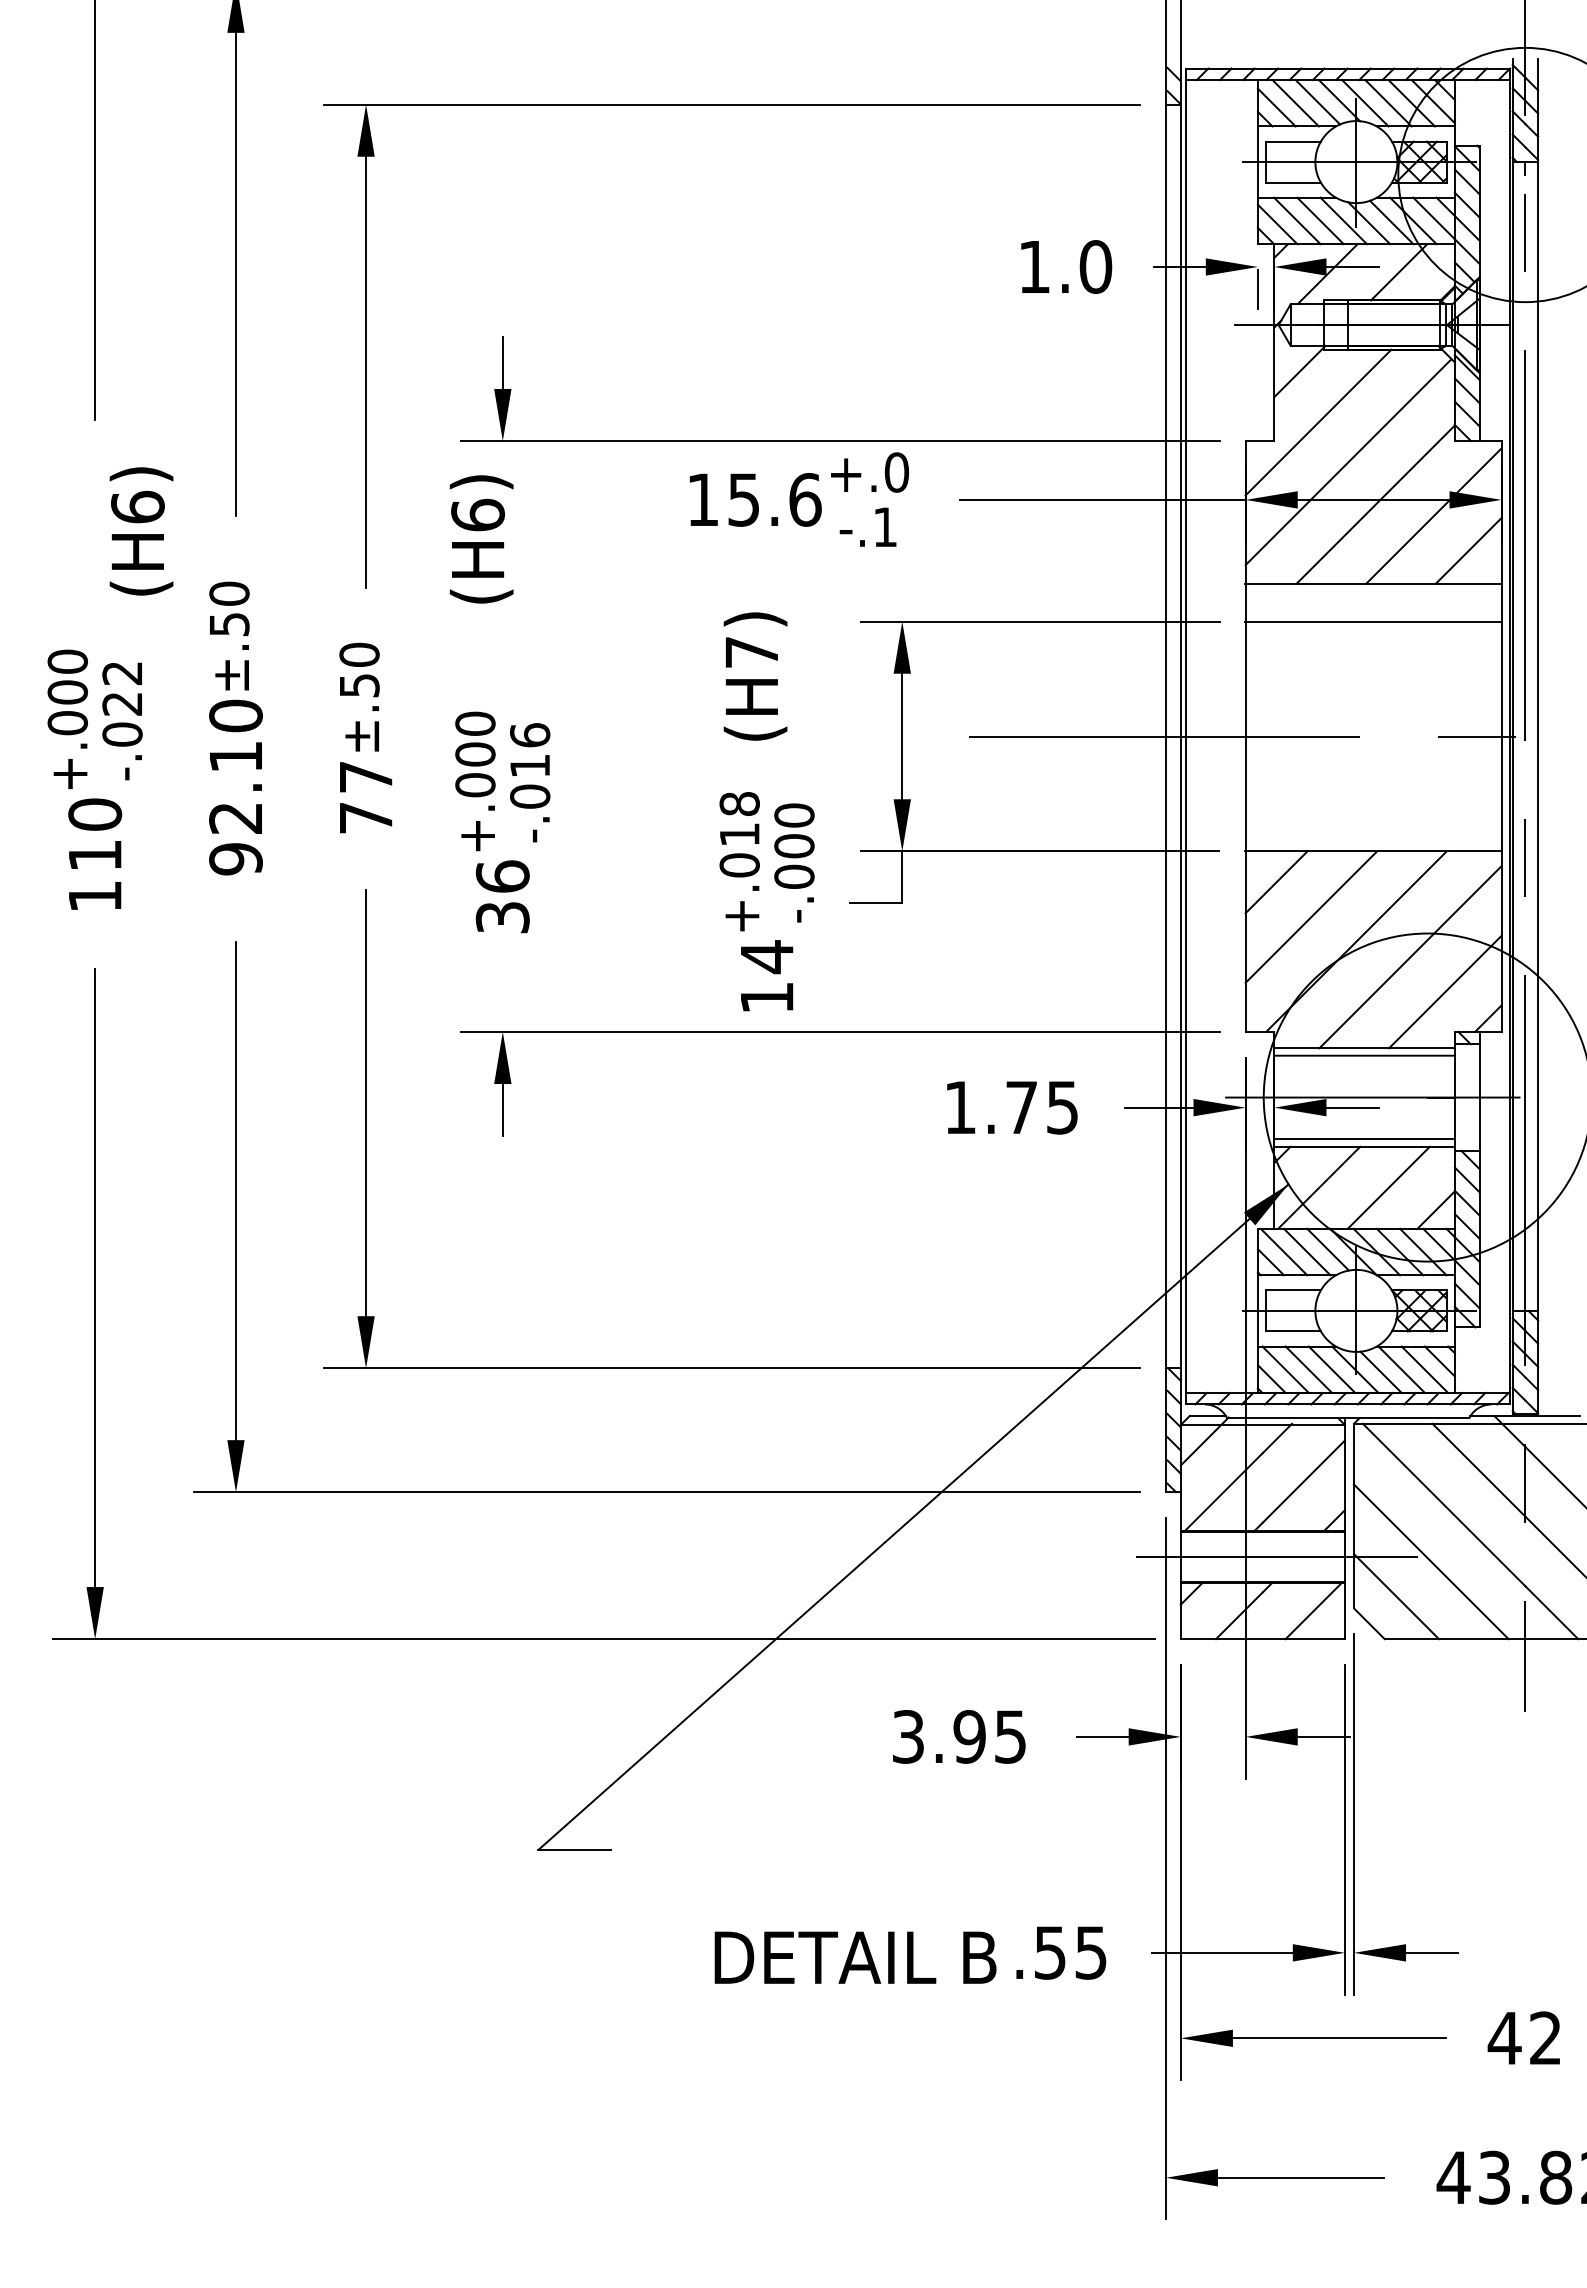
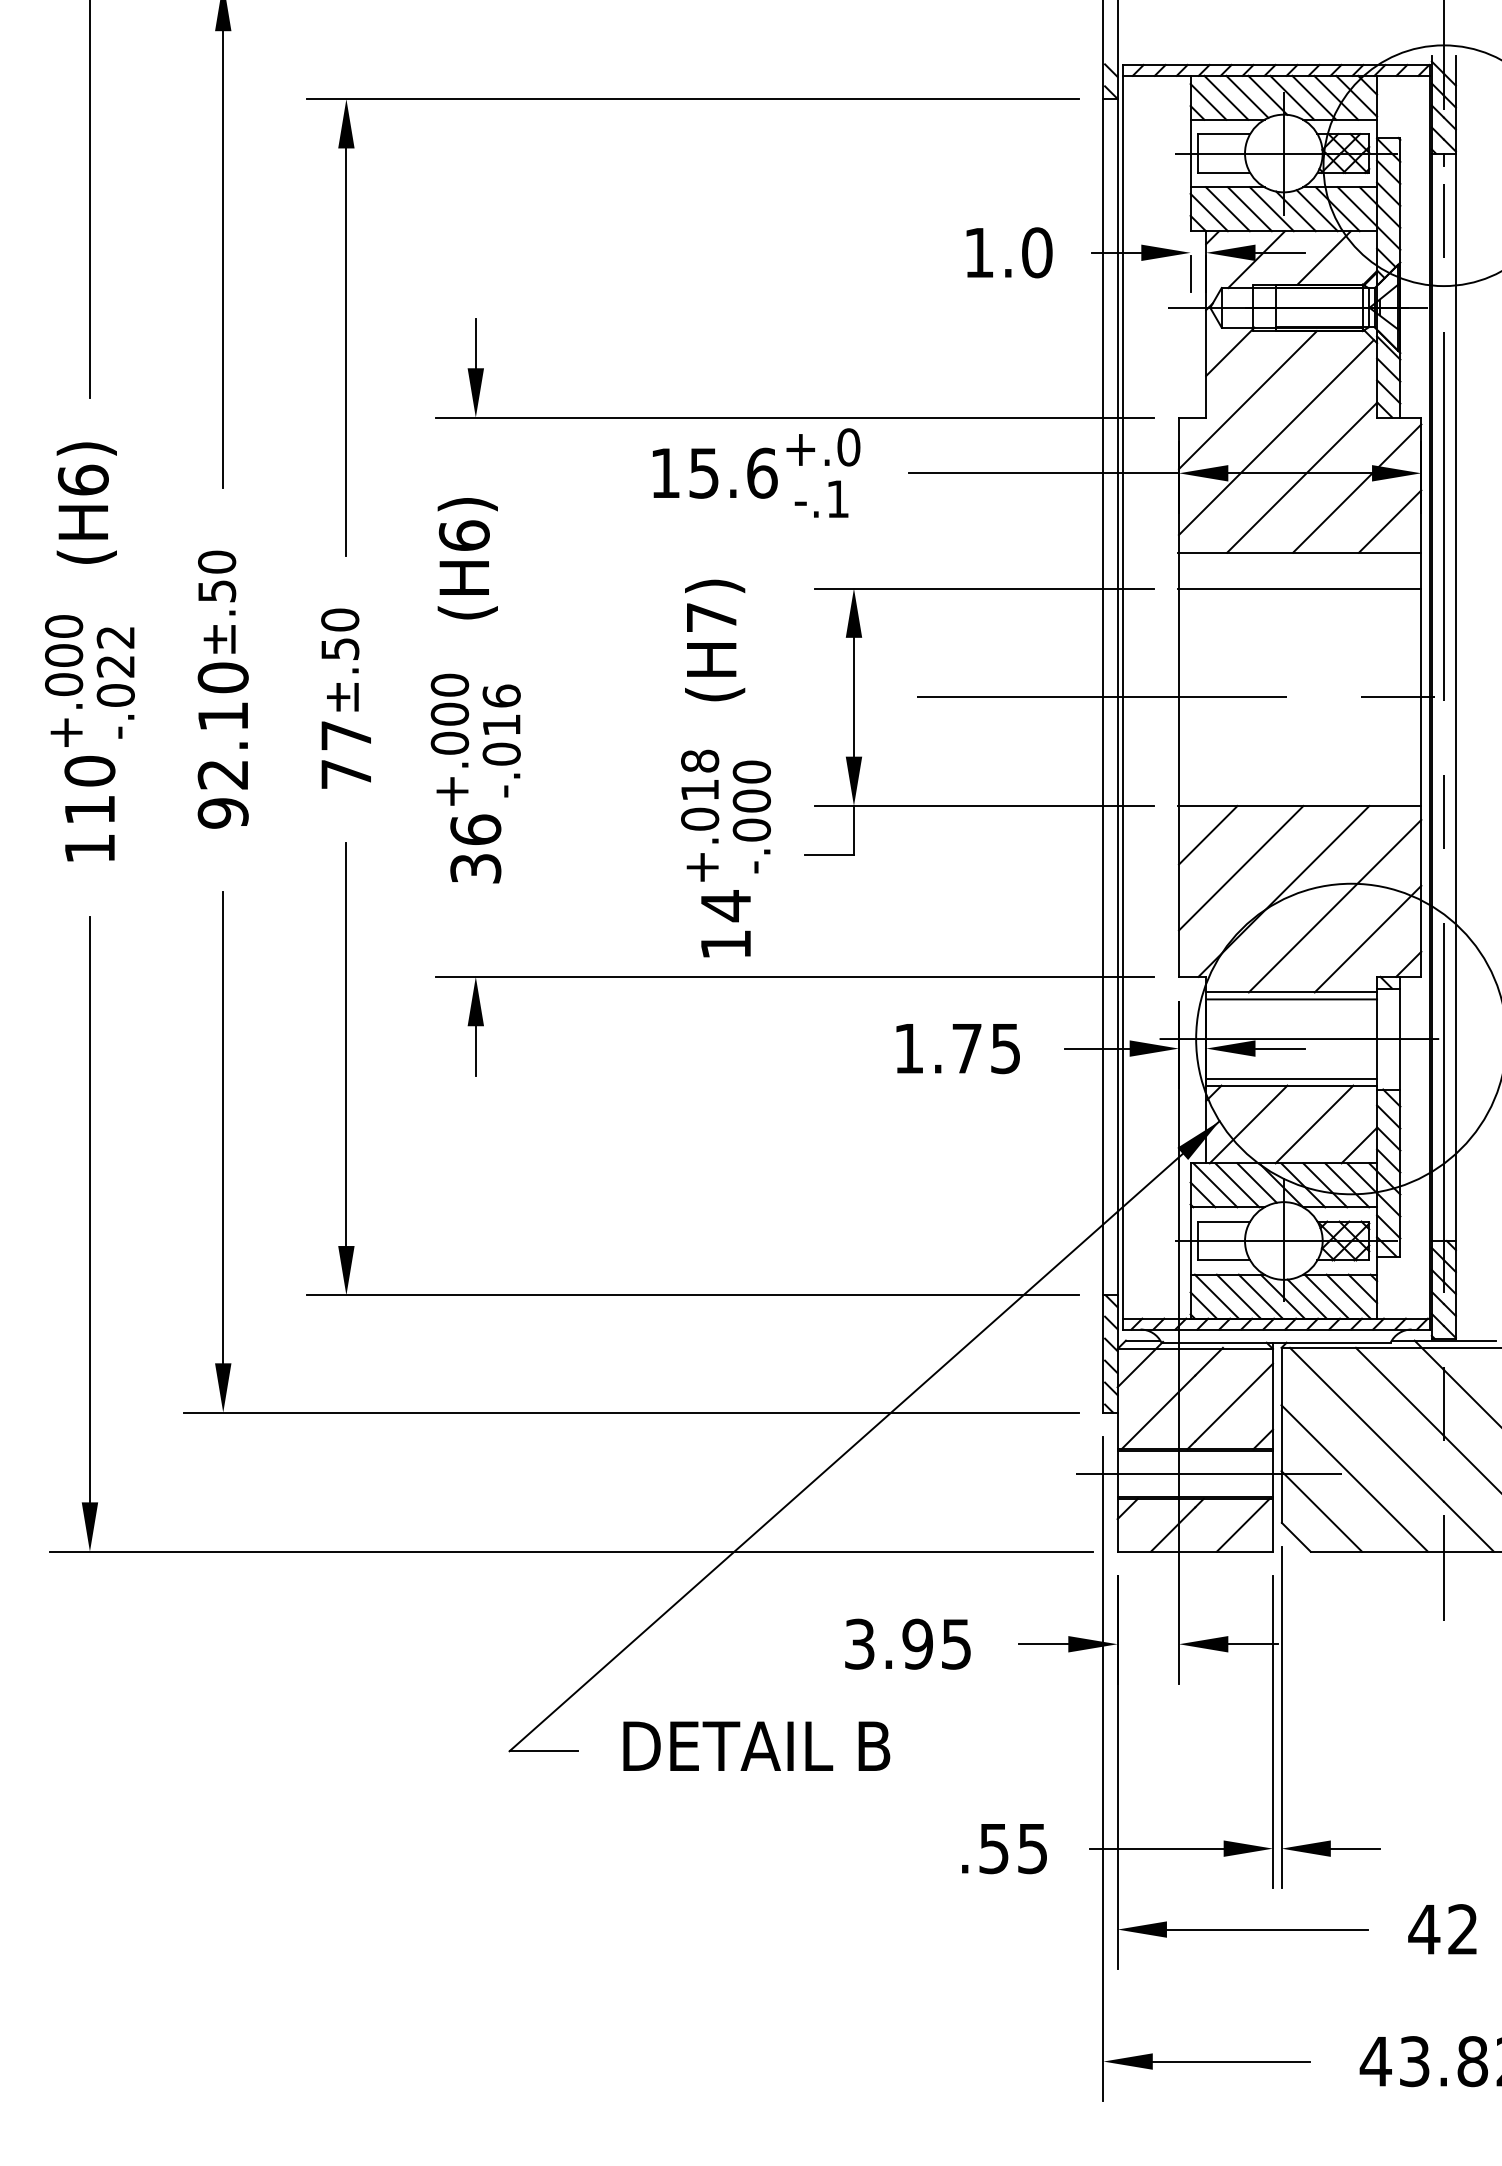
text: (141, 530) -> (86, 502), moved
text: (481, 539) -> (467, 558), moved
text: (855, 1956) -> (756, 1745), moved

